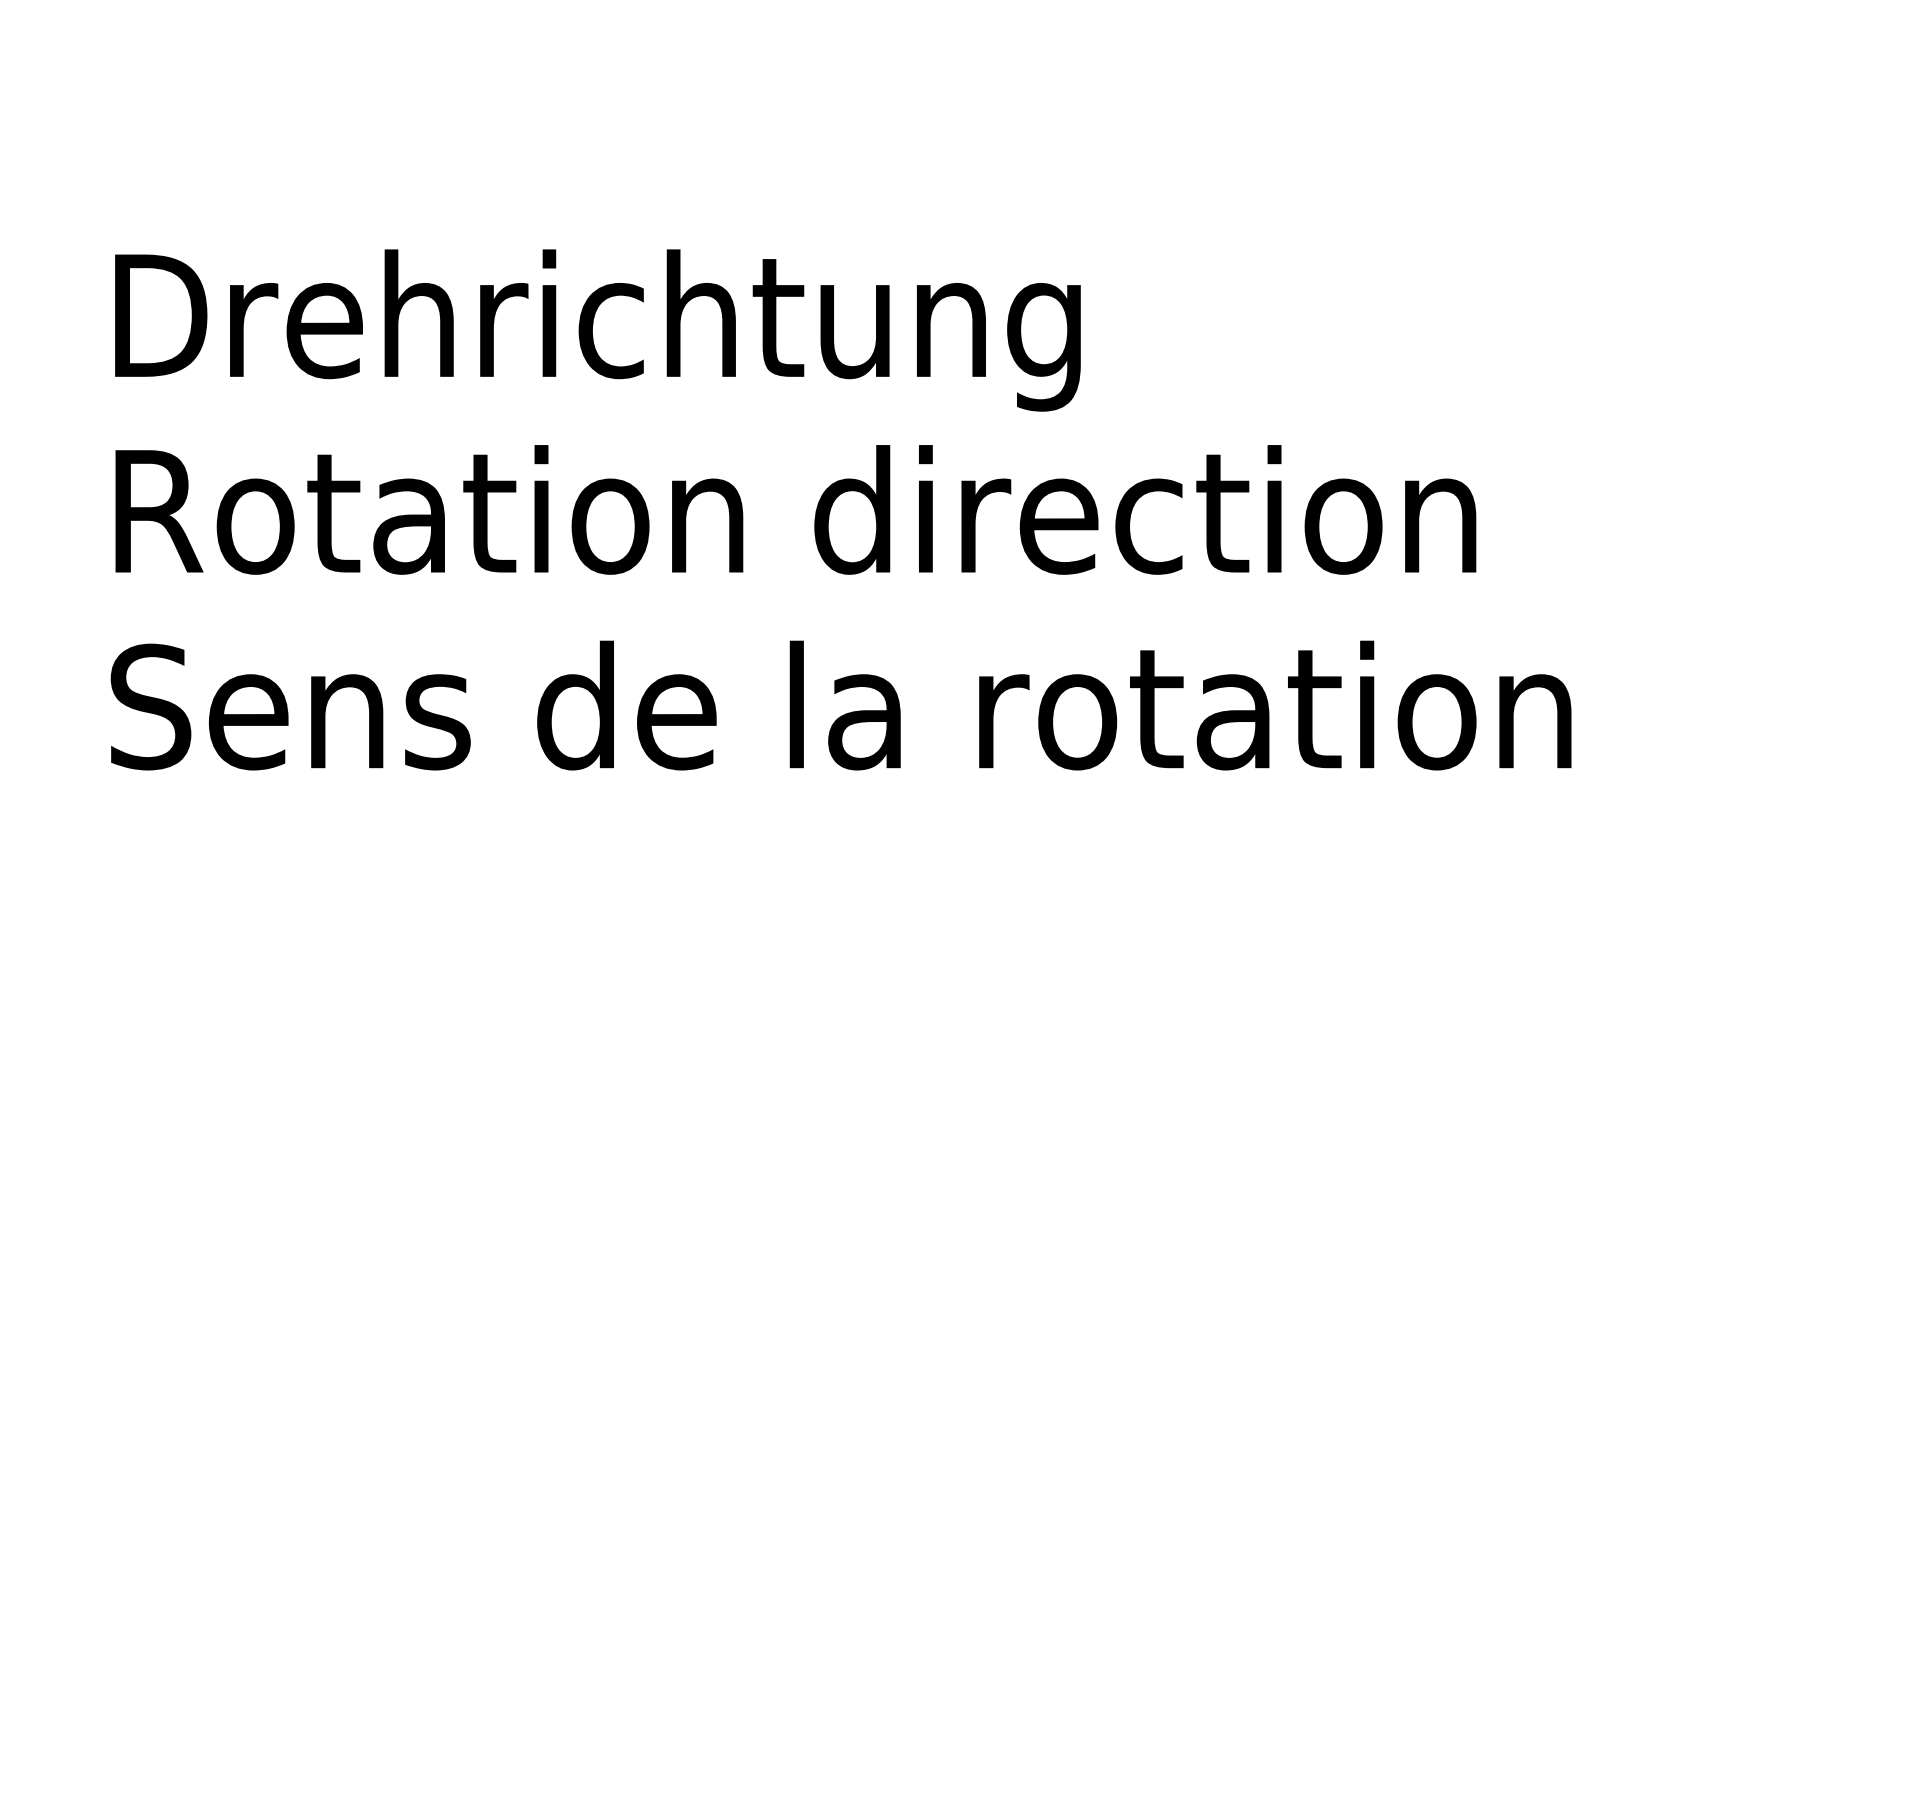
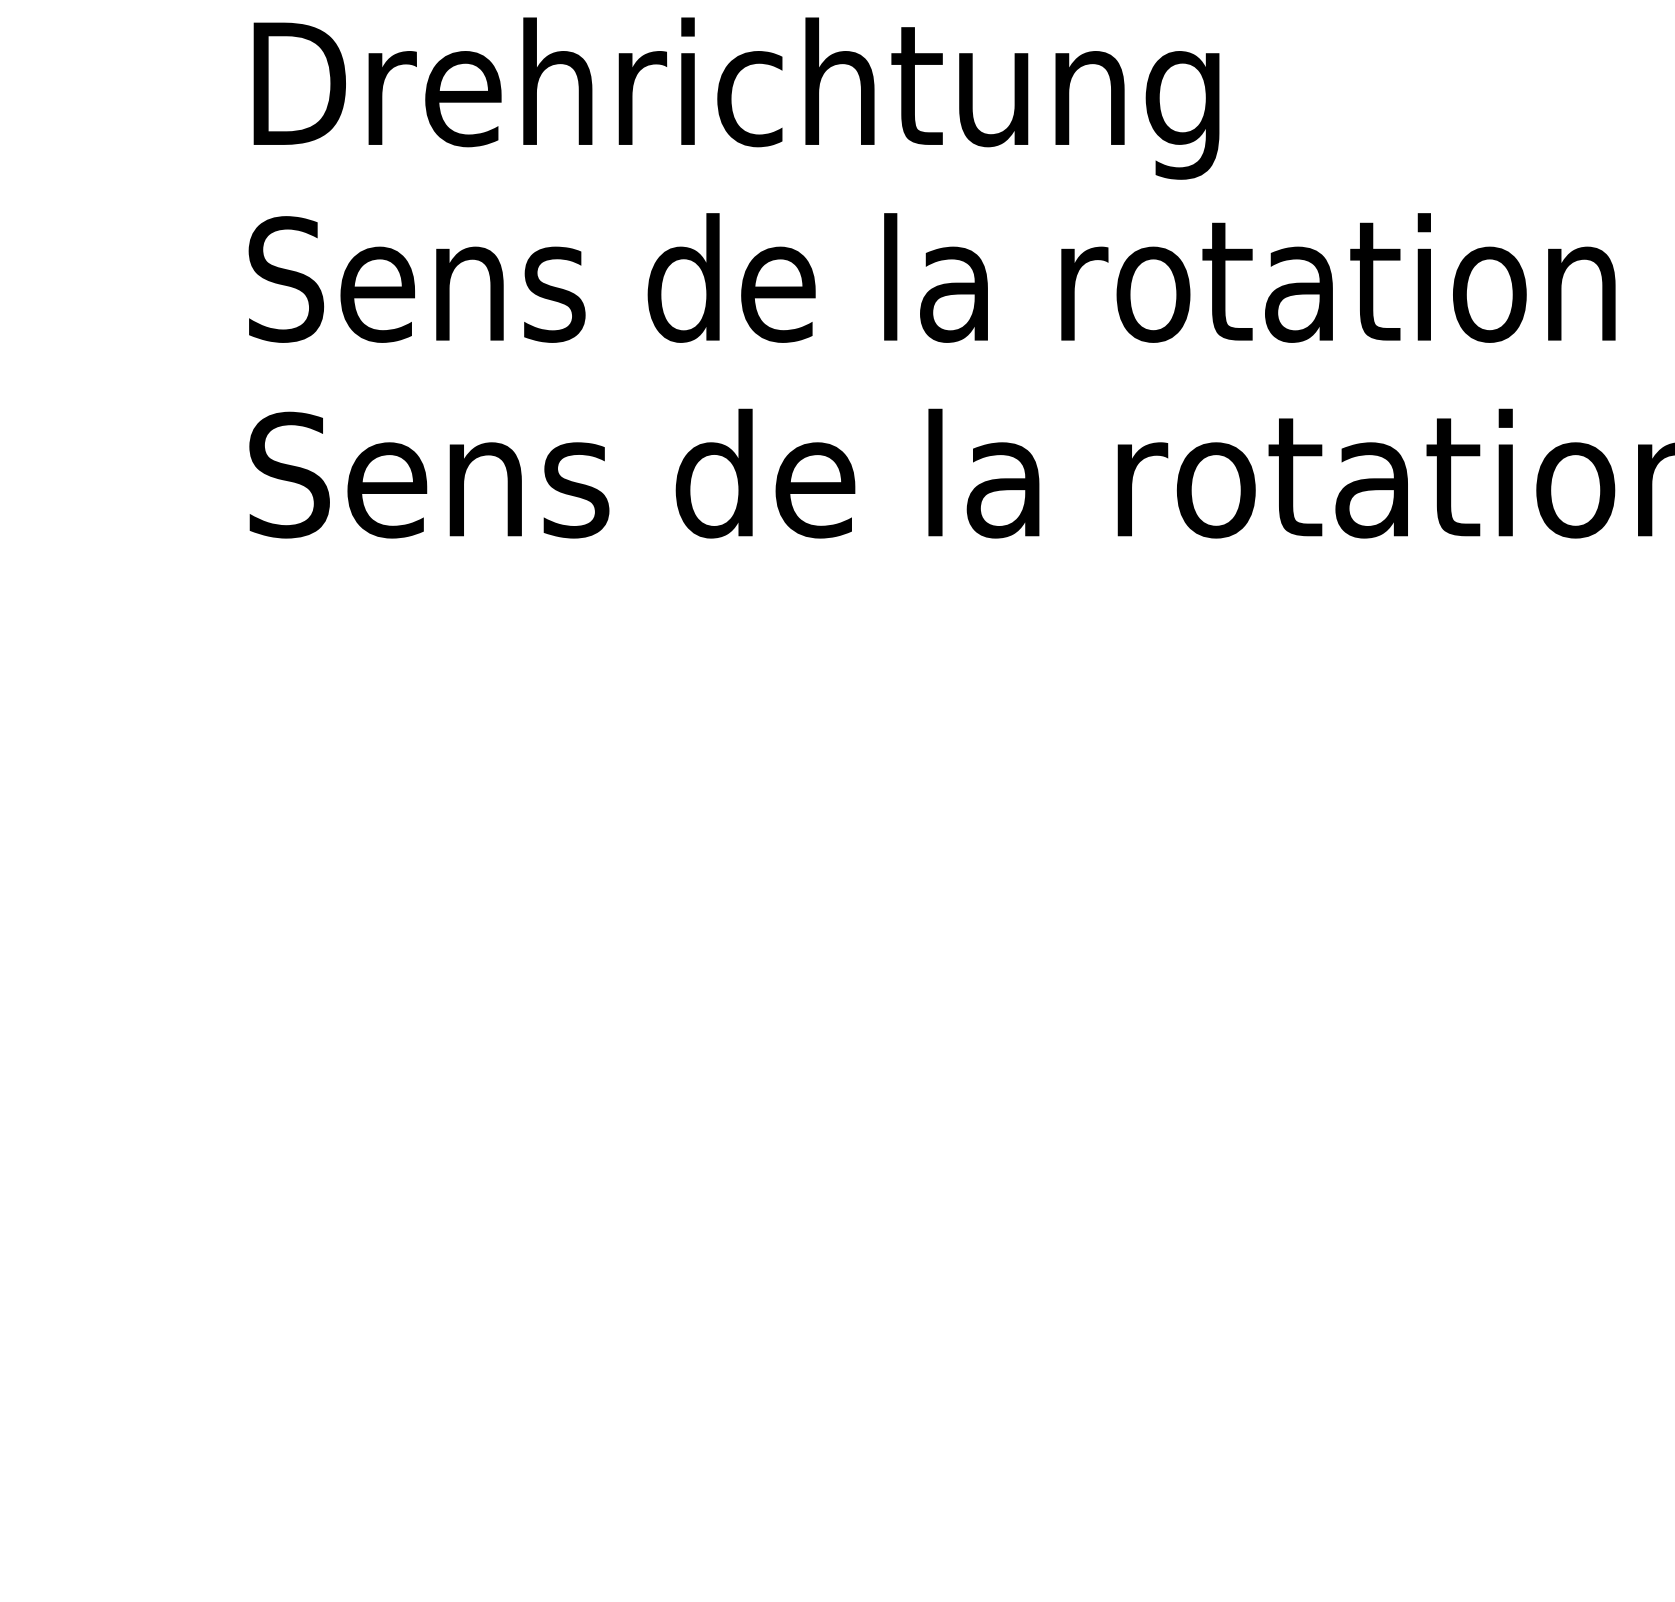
text: (793, 509) -> (932, 277), Rotation direction -> Sens de la rotation

